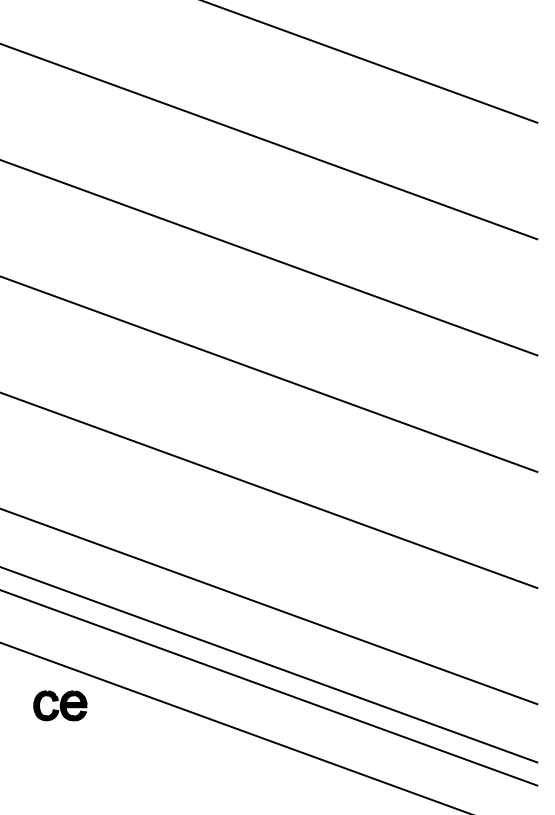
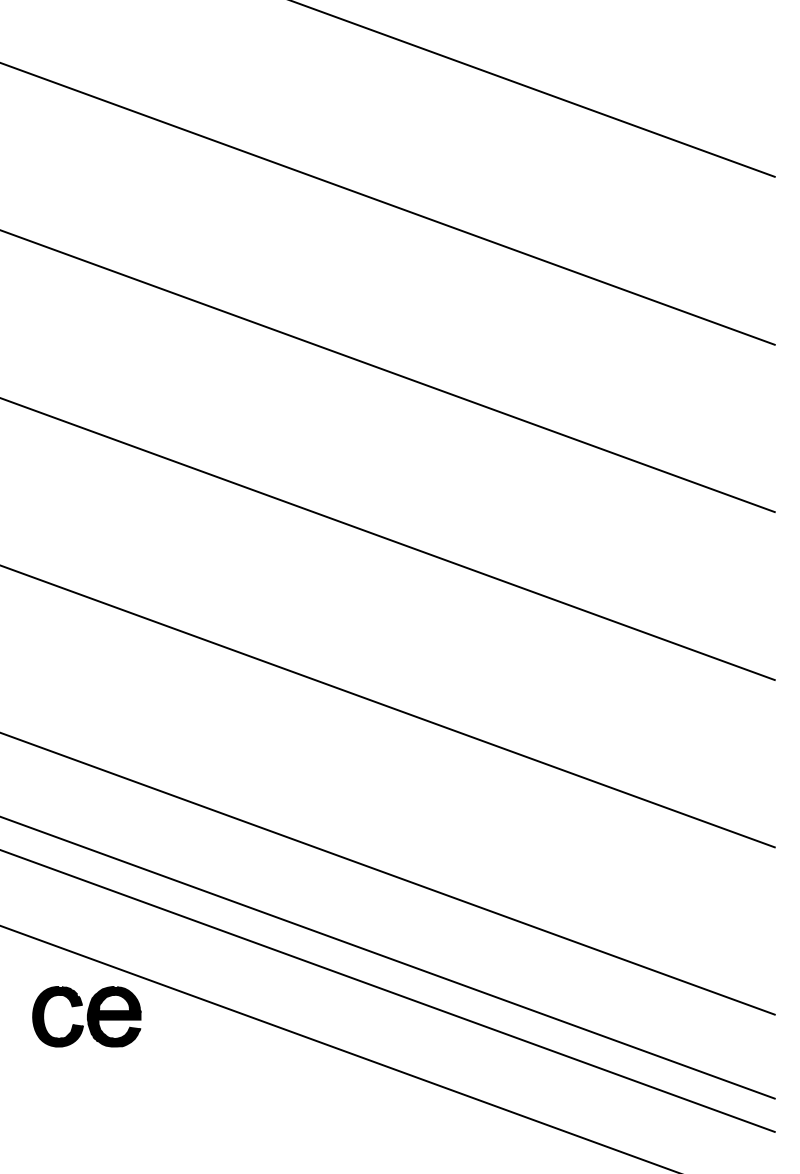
part: (60, 705) -> (87, 1016), size x1.43

